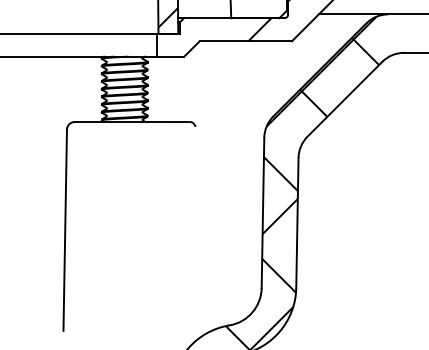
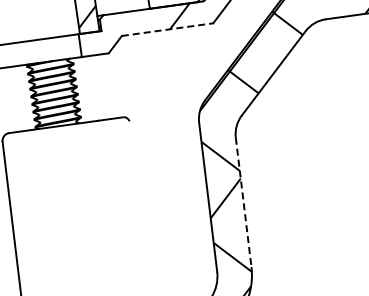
line: (246, 41) -> (168, 29), solid -> dashed
line: (297, 223) -> (243, 203), solid -> dashed

